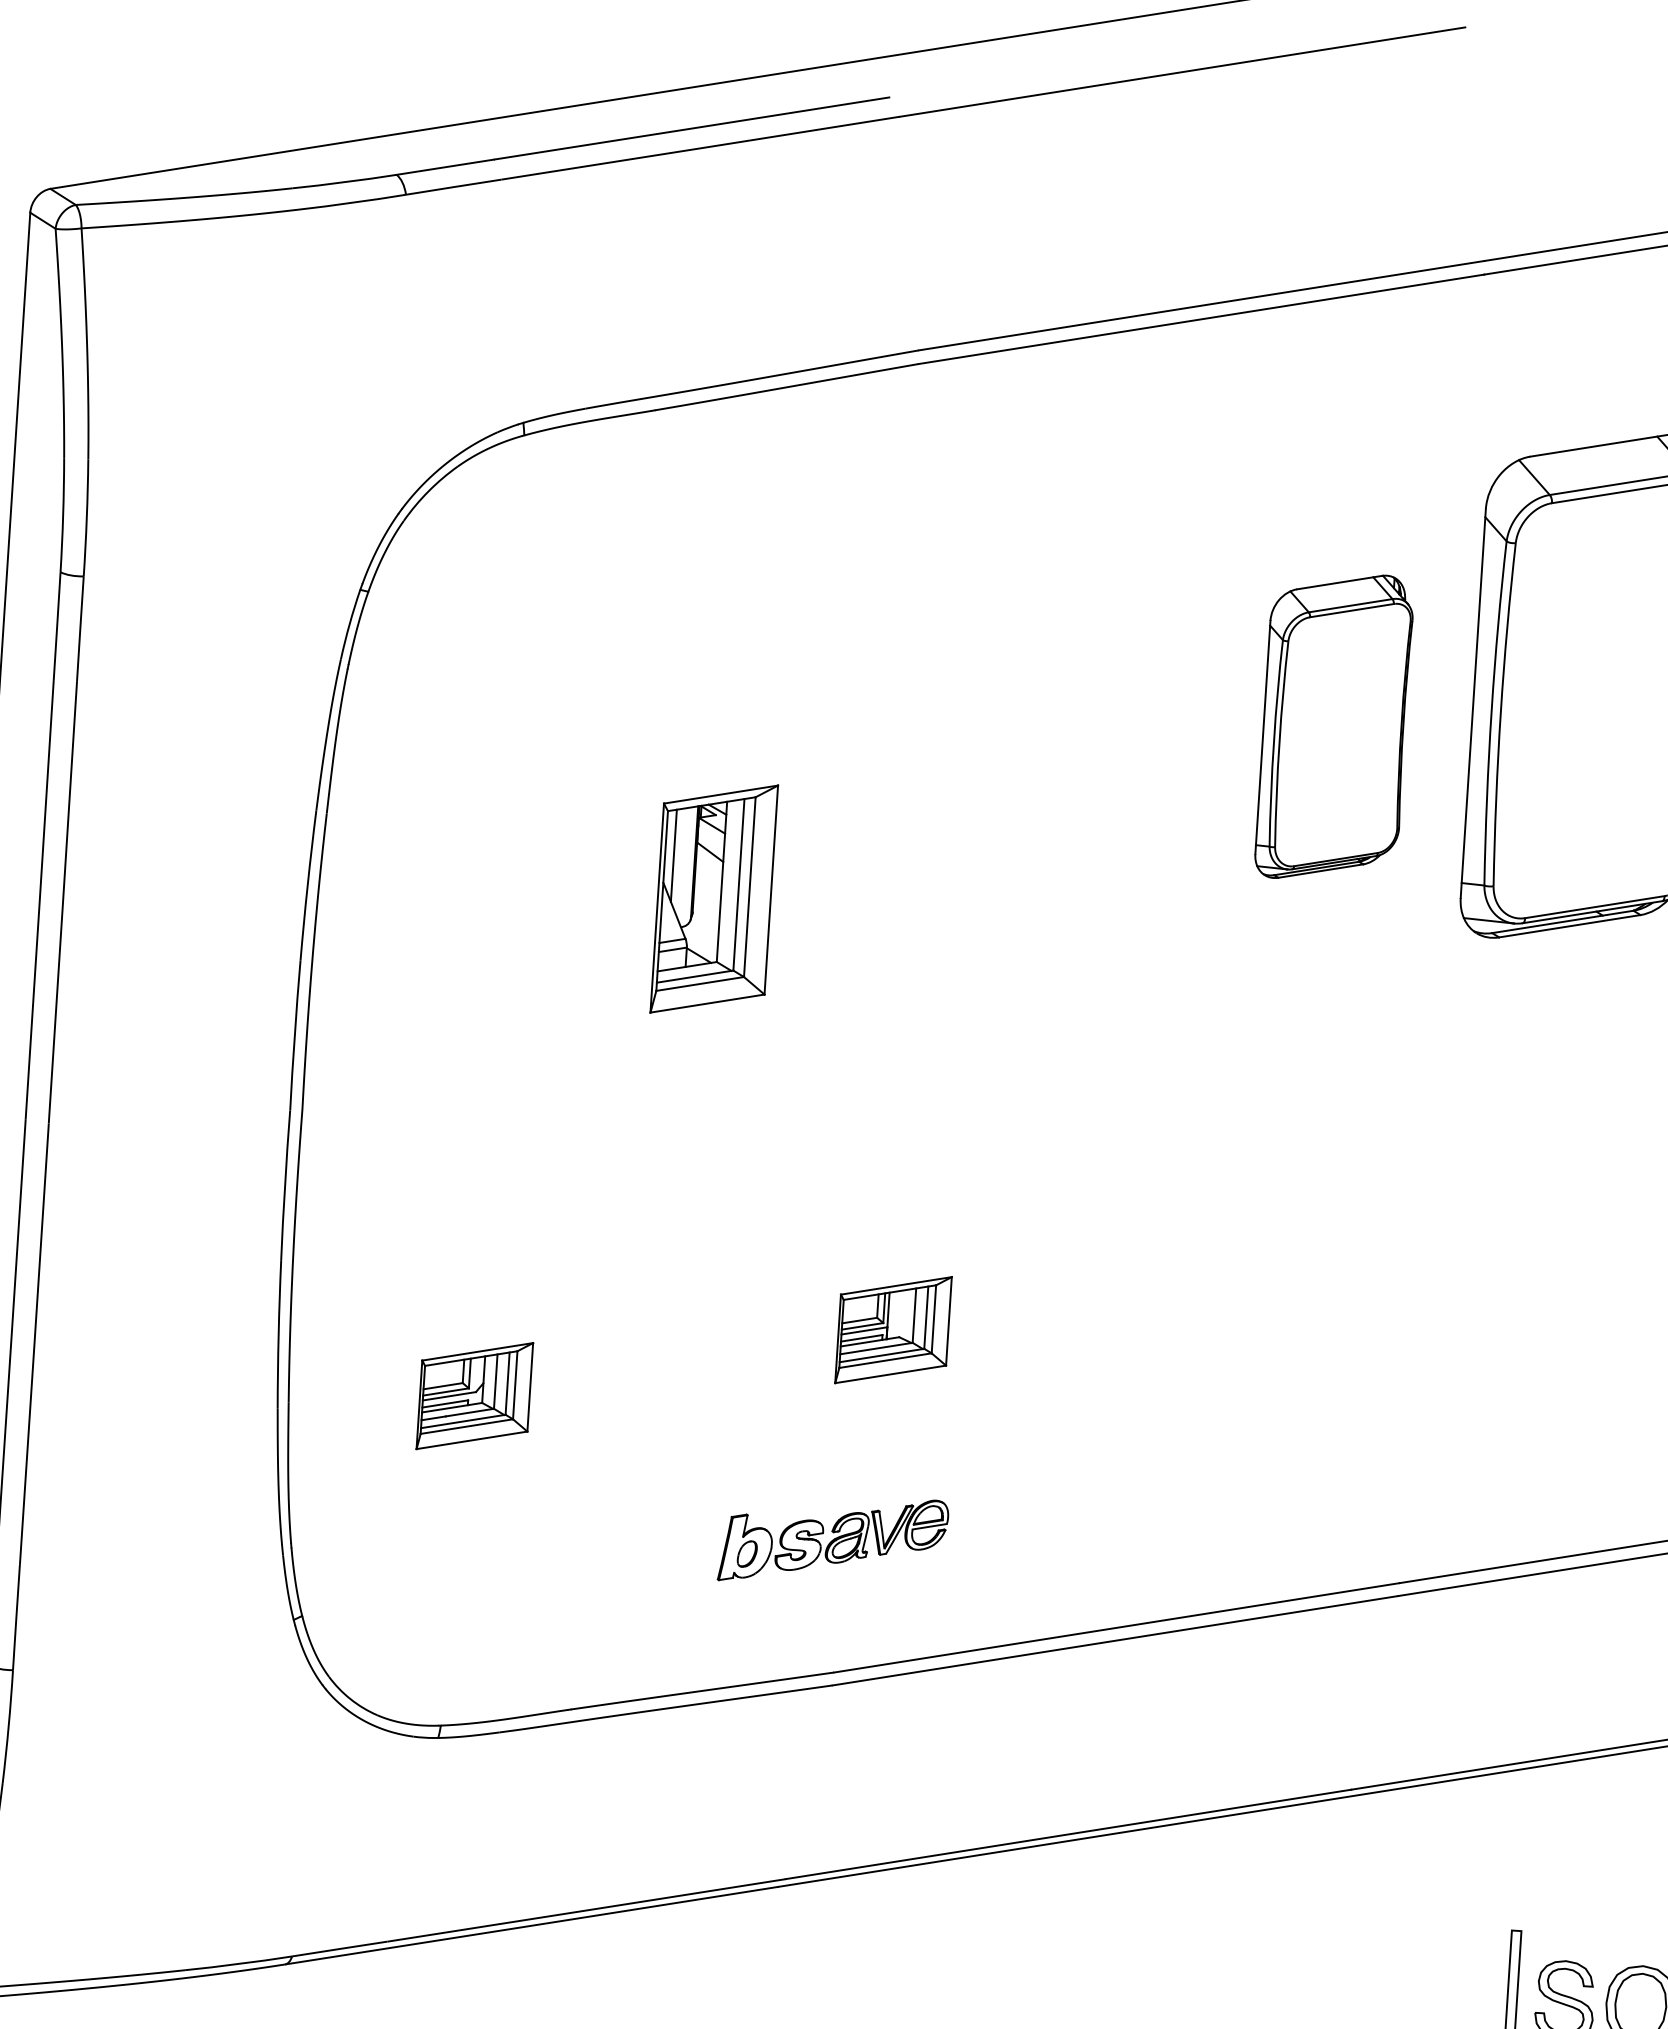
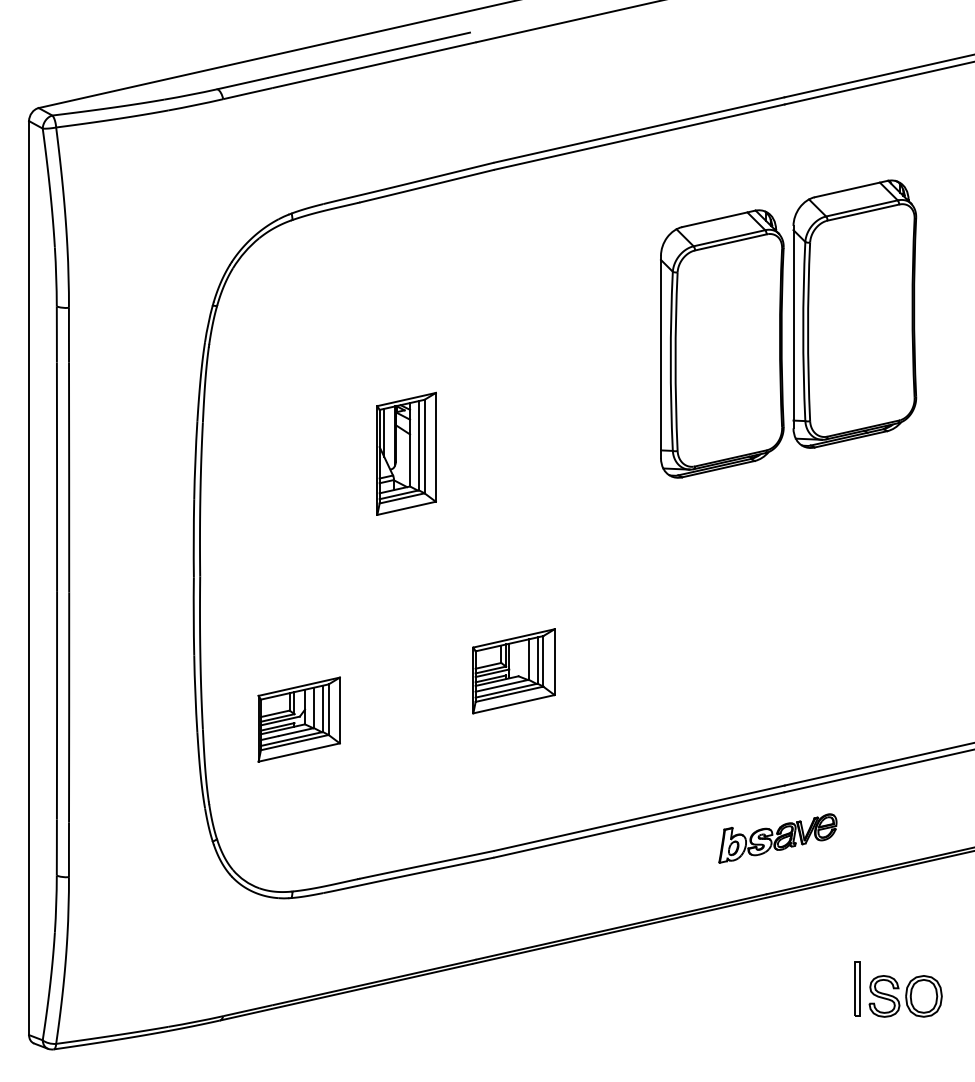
part: (1334, 726) -> (722, 343), size x1.67
part: (892, 1330) -> (513, 671), size x1.43
part: (473, 1395) -> (298, 719), size x1.43
part: (832, 1540) -> (777, 838), moved

